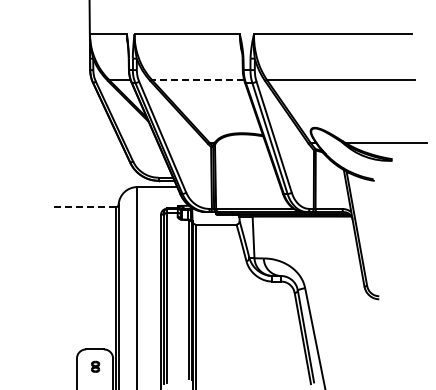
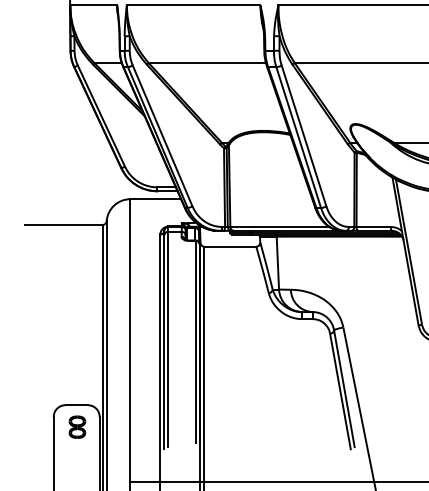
line: (197, 80) -> (206, 63), dashed -> solid
line: (84, 207) -> (63, 225), dashed -> solid
part: (95, 366) -> (77, 426), size x1.67

